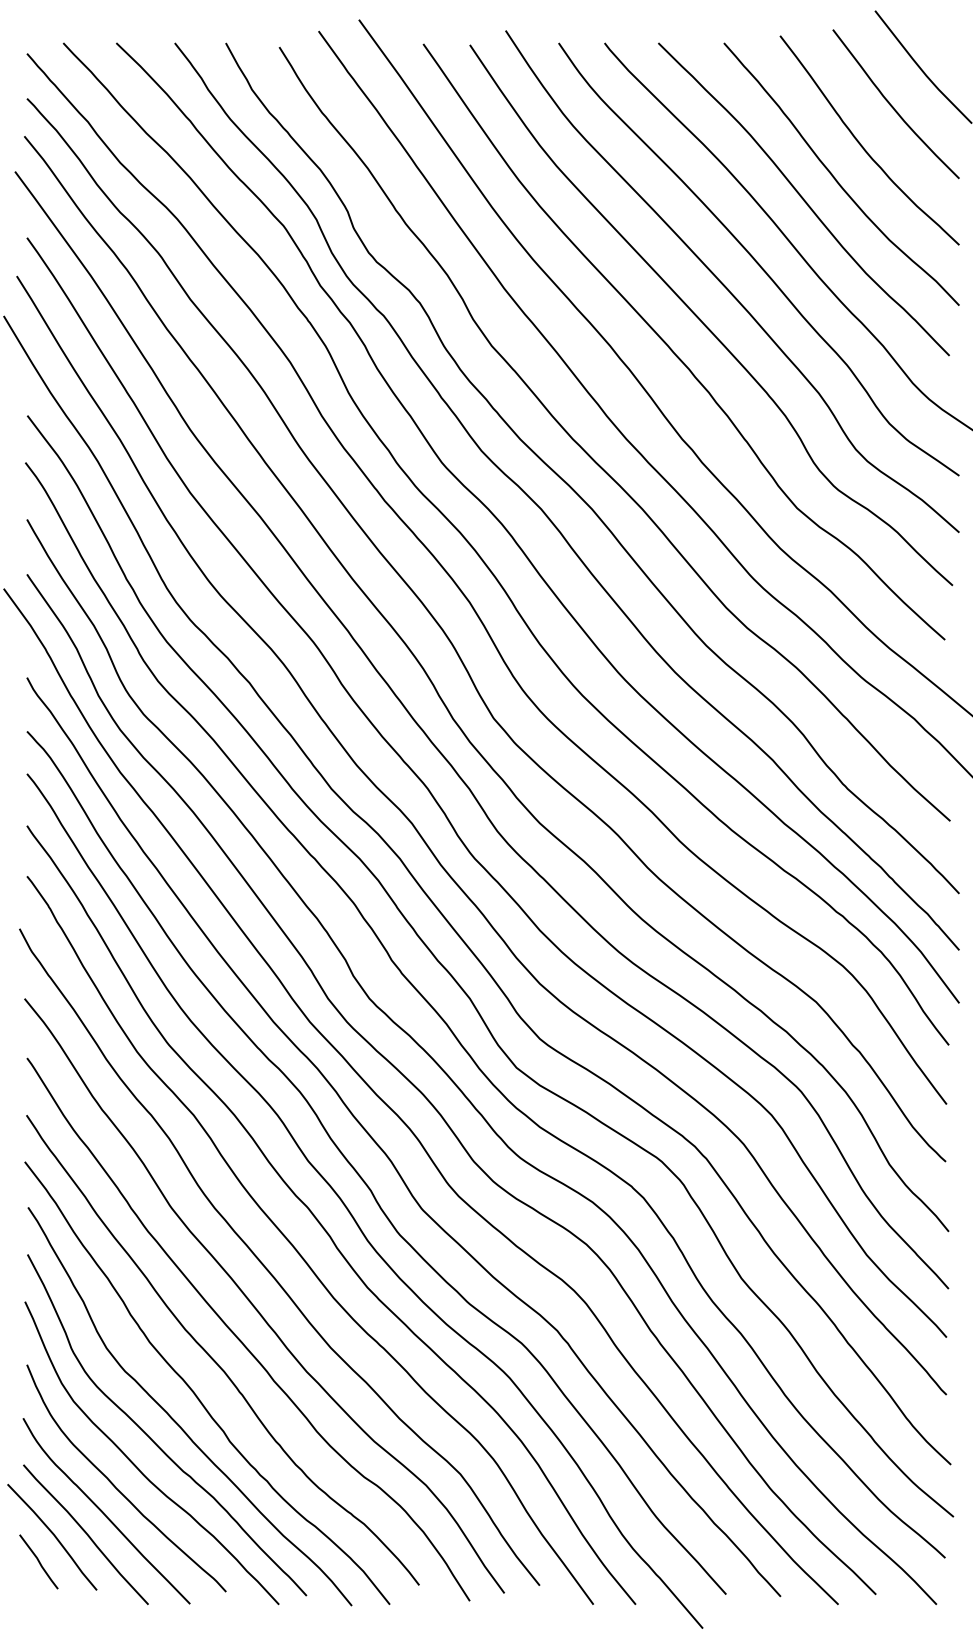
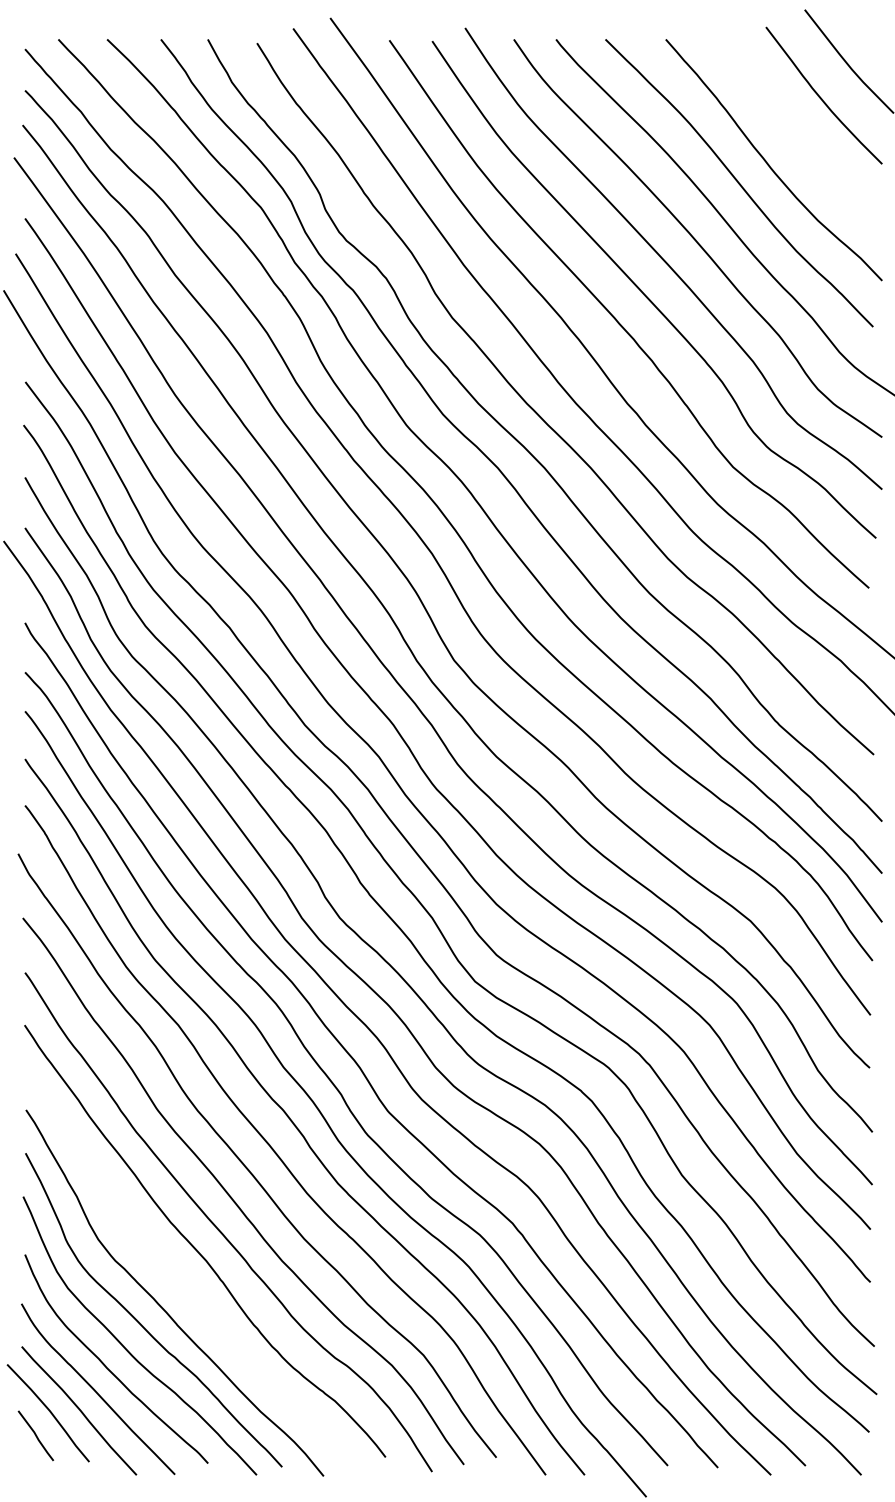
curve: (863, 146) -> (794, 134), removed
curve: (194, 1391) -> (179, 1279), removed

